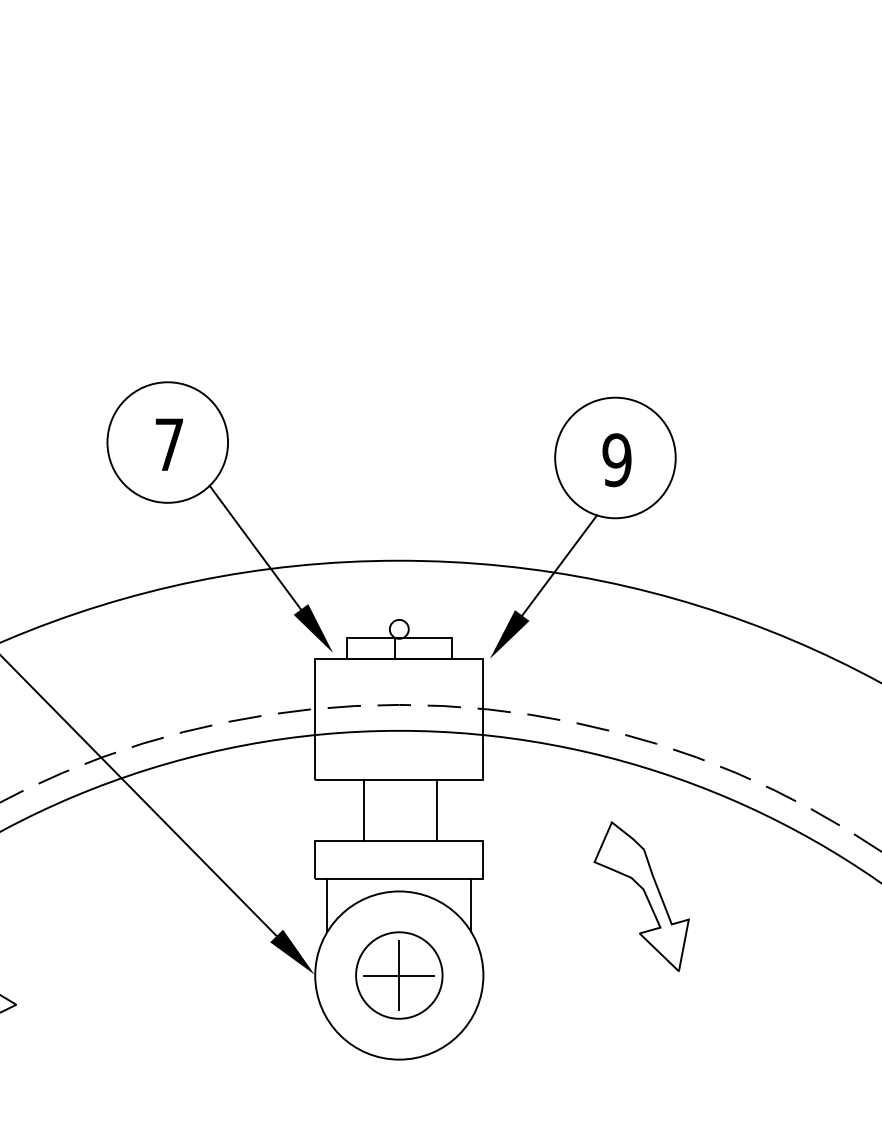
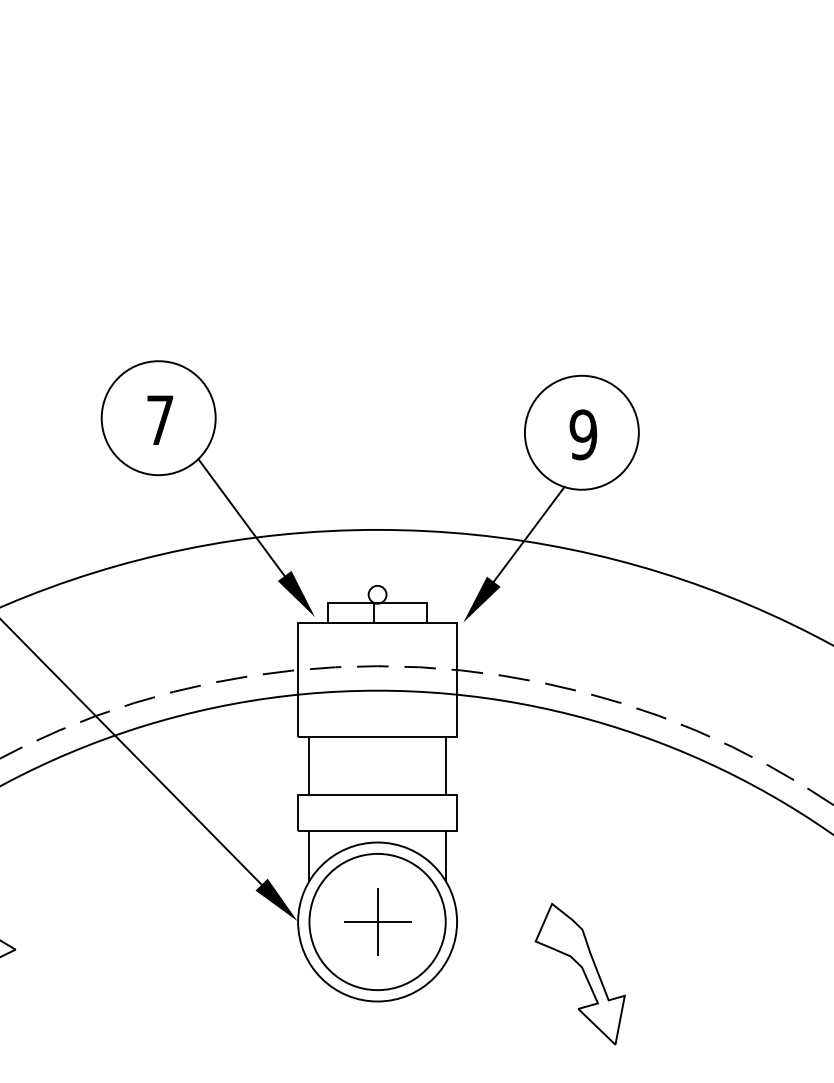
line: (364, 810) -> (309, 766), moved
line: (437, 810) -> (445, 766), moved
part: (641, 896) -> (580, 973), moved
circle: (399, 975) -> (377, 921), size x1.67

